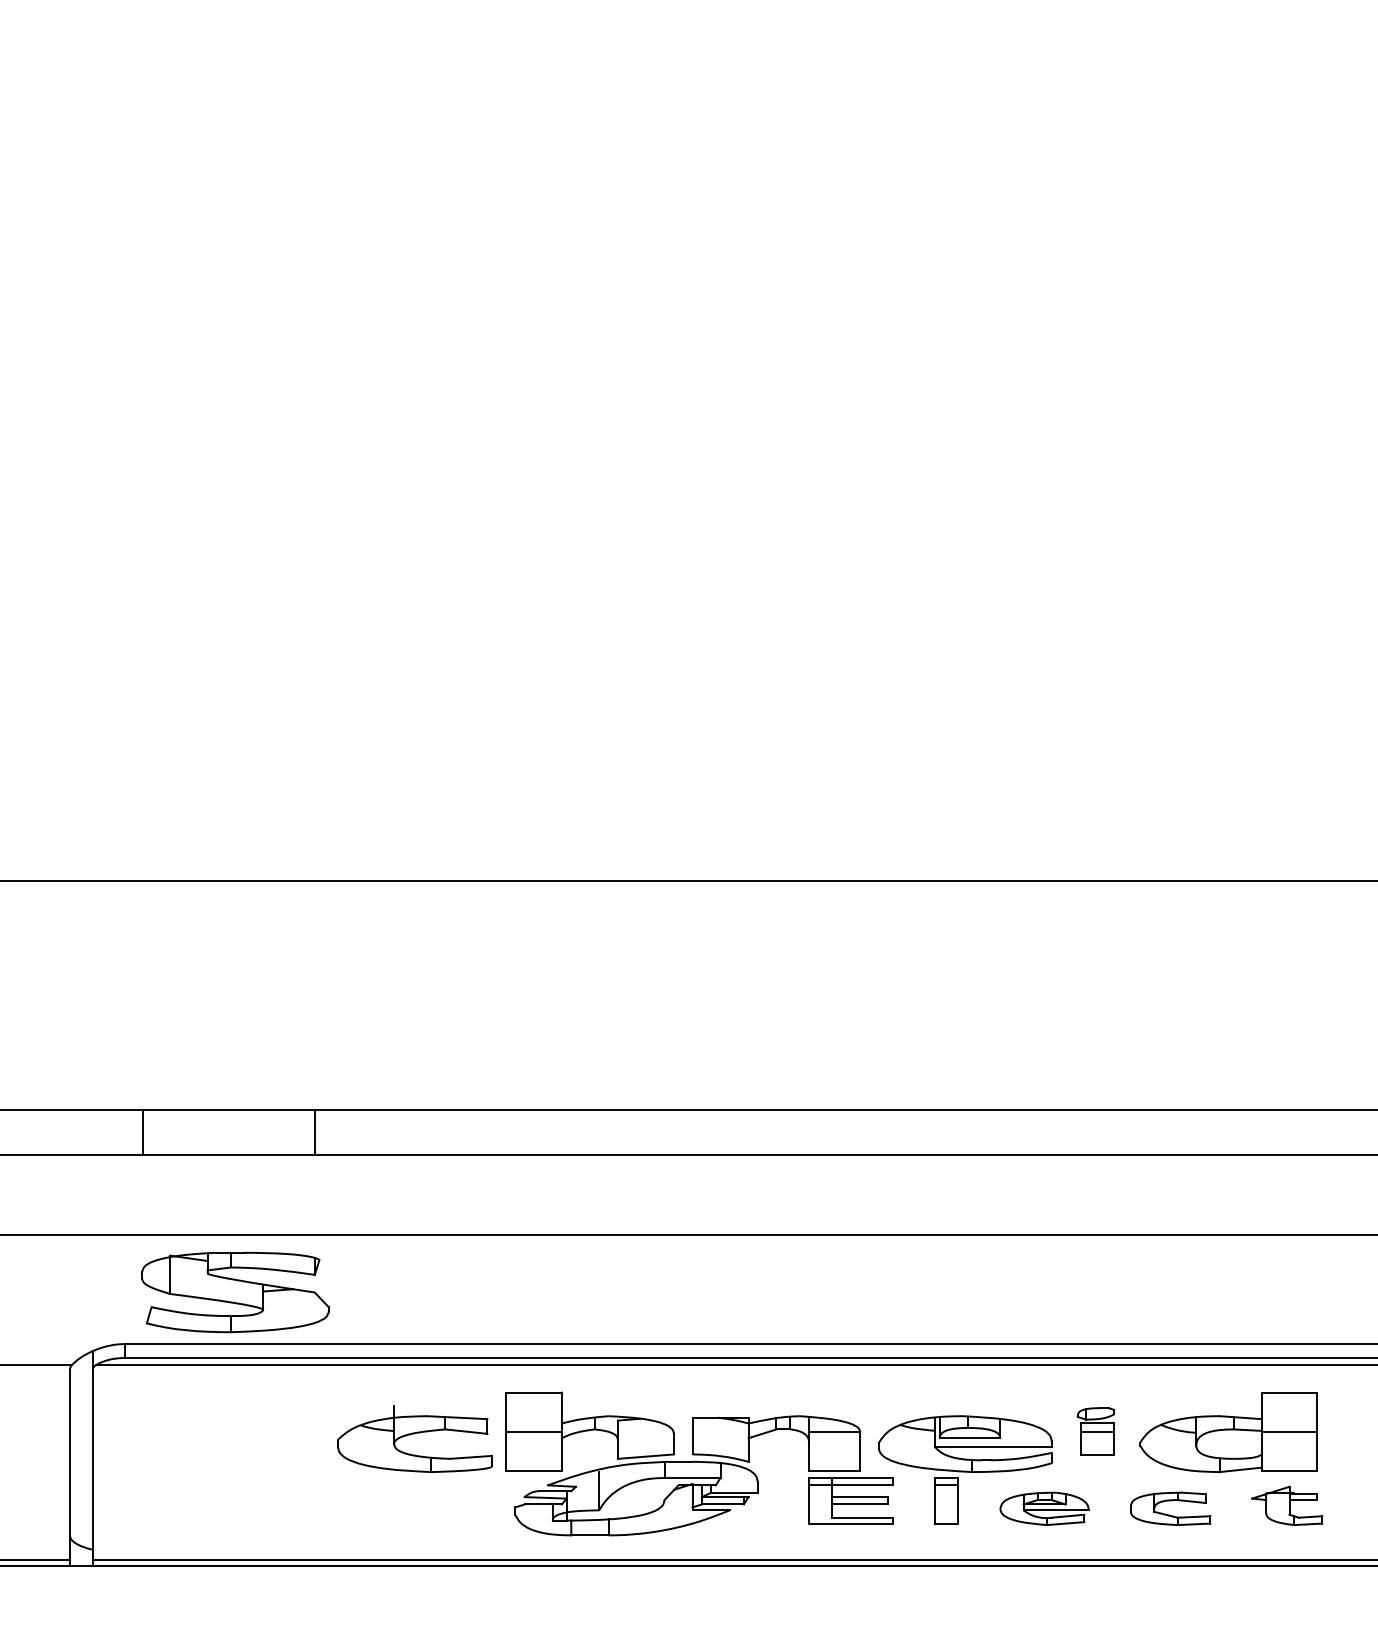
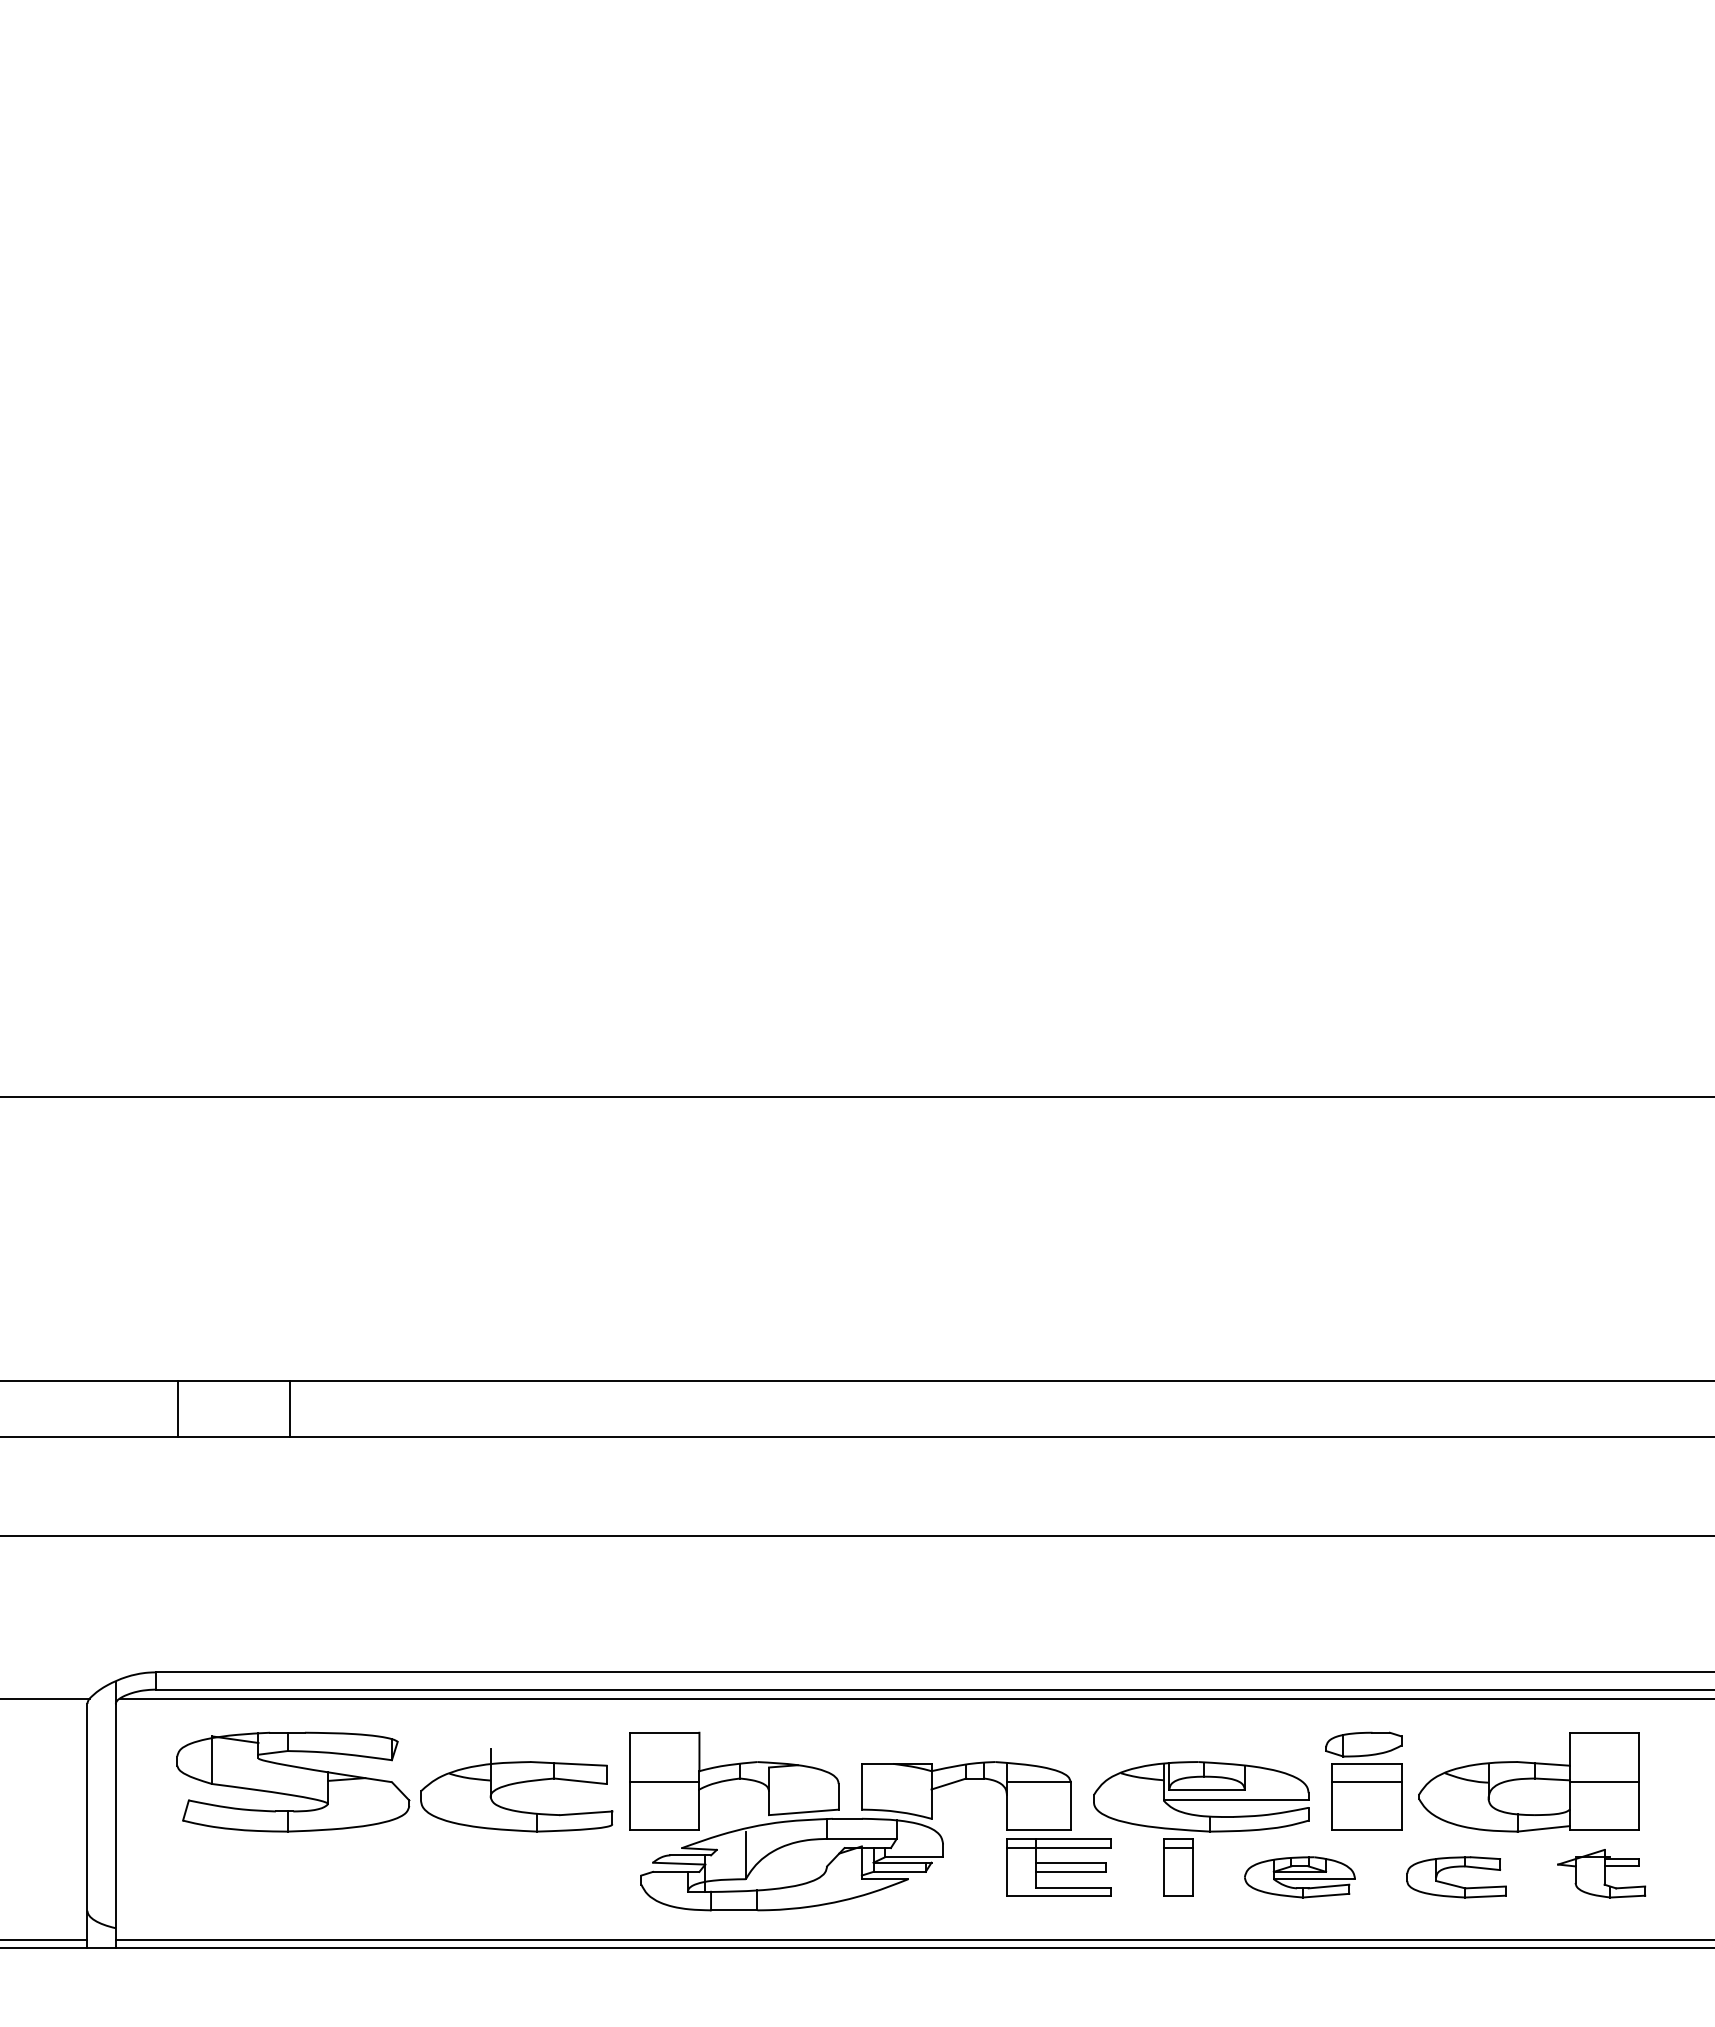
line: (315, 1132) -> (290, 1408), moved
part: (235, 1291) -> (293, 1781), moved
part: (1095, 1431) -> (1363, 1780), size x1.67

